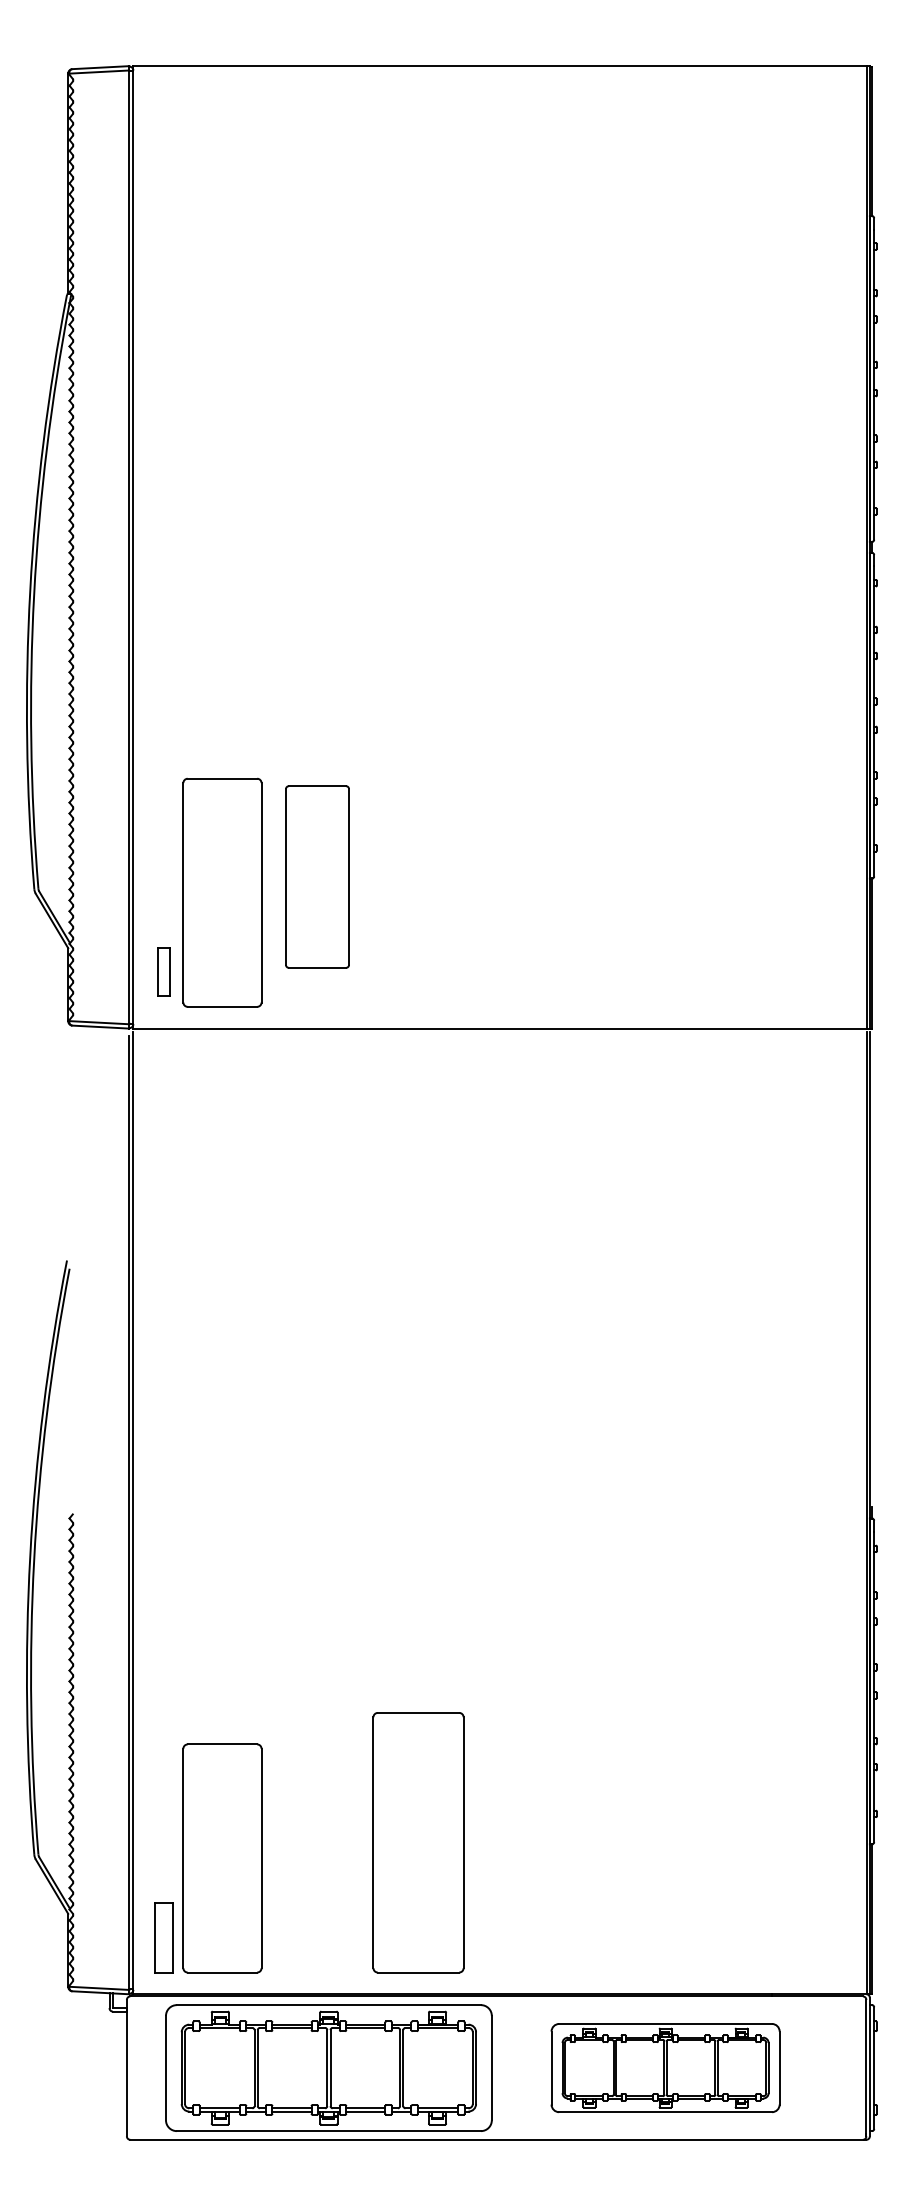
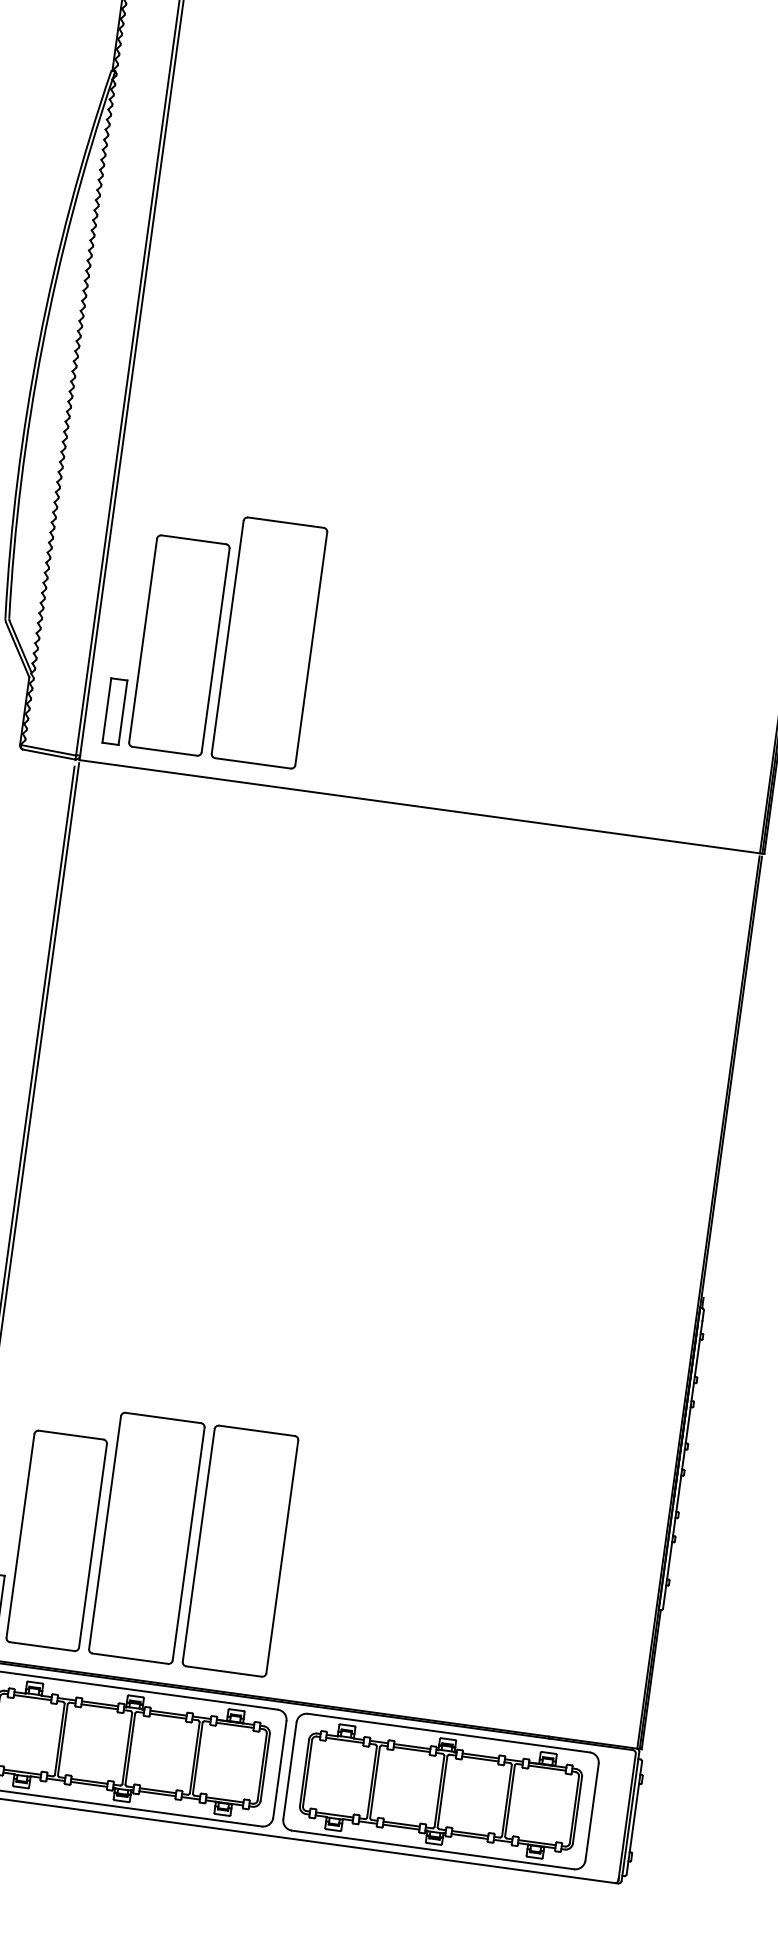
part: (317, 876) -> (269, 642), size x1.43
part: (163, 971) -> (114, 711), size x1.43
part: (317, 1842) -> (146, 1538), added
part: (665, 2067) -> (440, 1790), size x1.43

